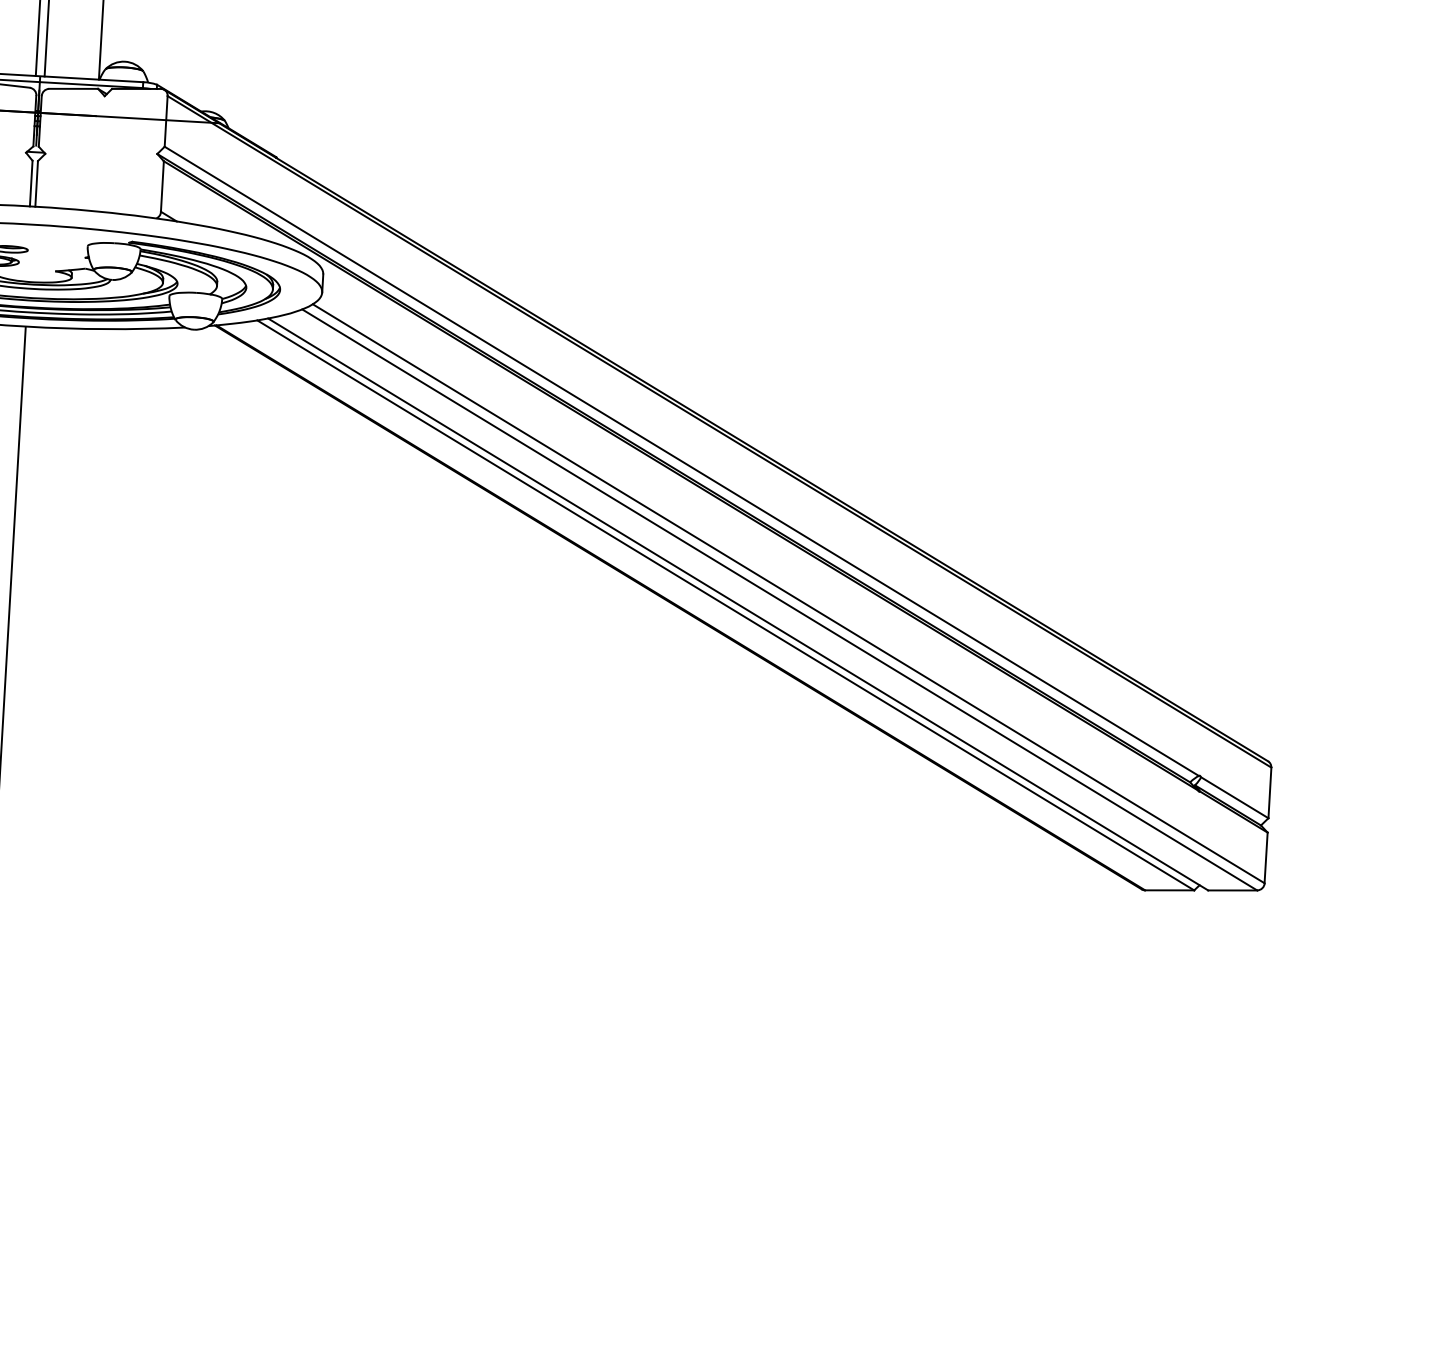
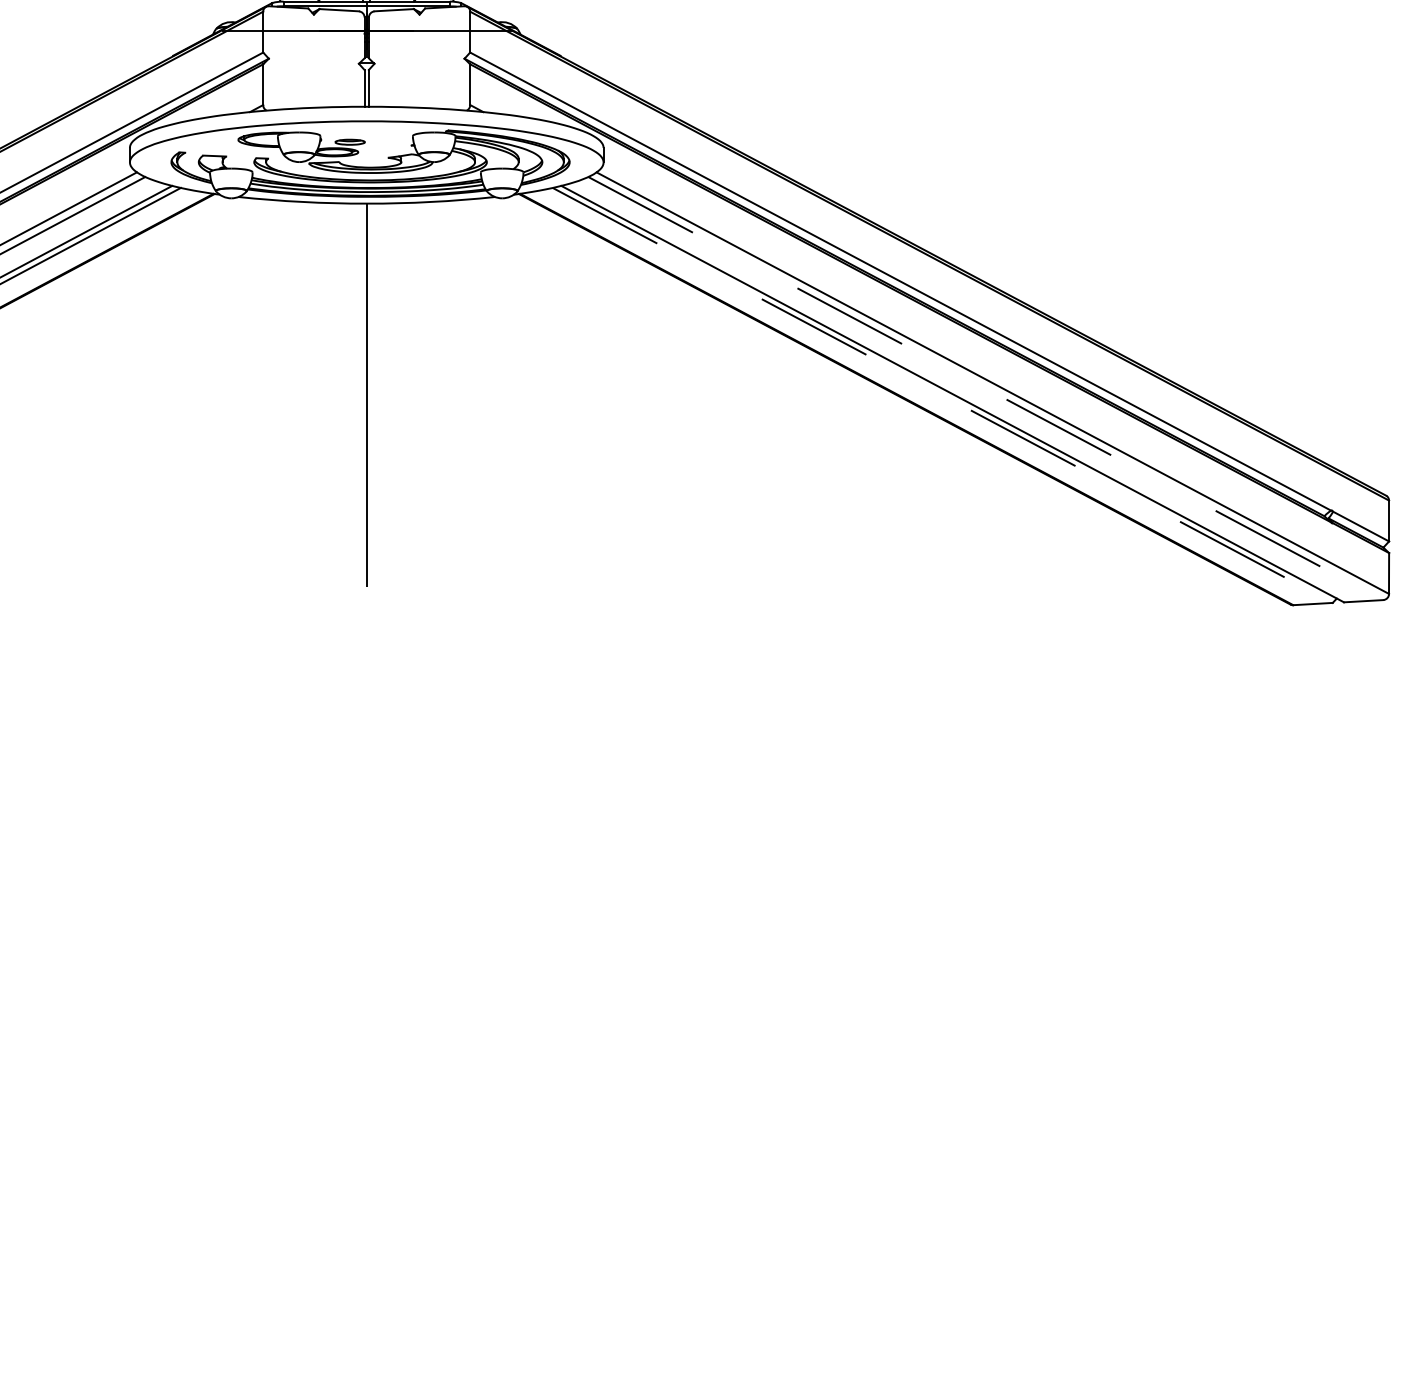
line: (780, 599) -> (986, 388), solid -> dashed
line: (725, 605) -> (942, 395), solid -> dashed

